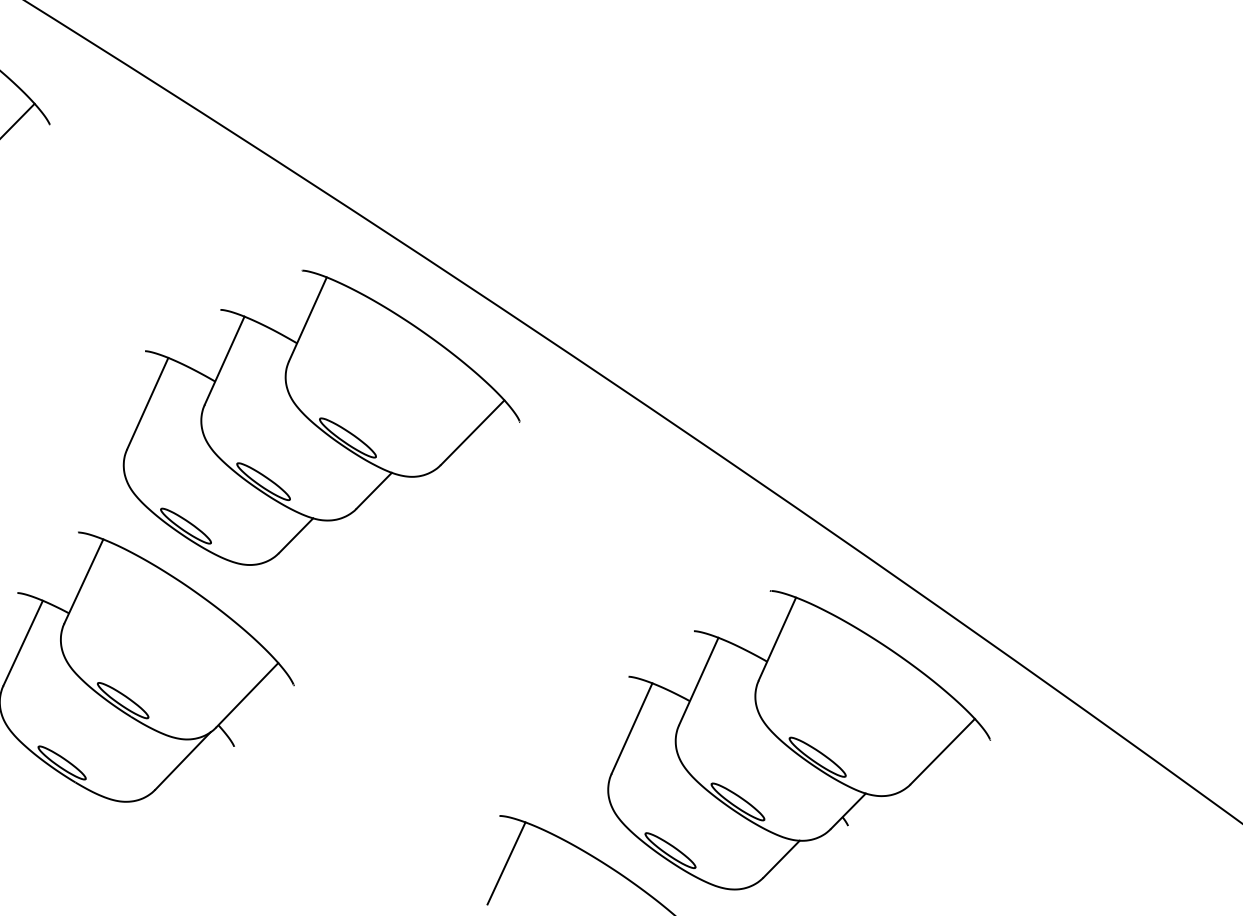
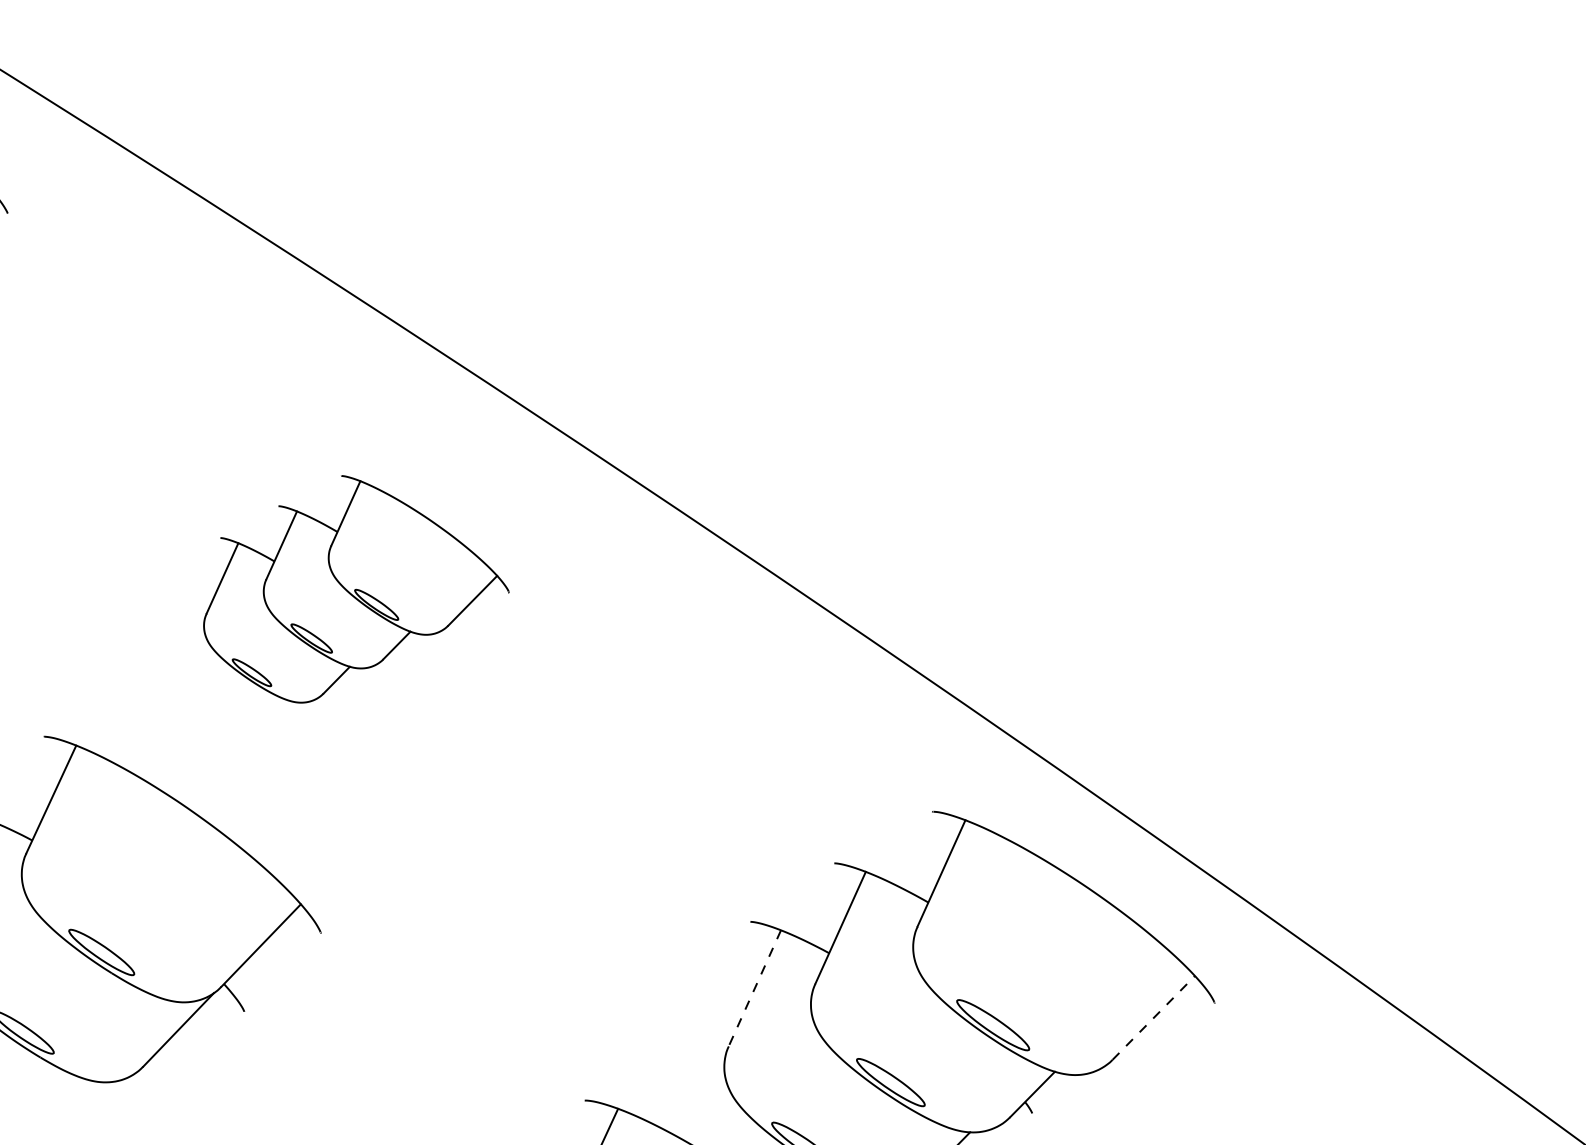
part: (321, 417) -> (356, 589), size x0.6
line: (632, 728) -> (755, 988), solid -> dashed
line: (942, 751) -> (1153, 1017), solid -> dashed

